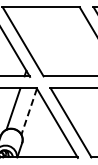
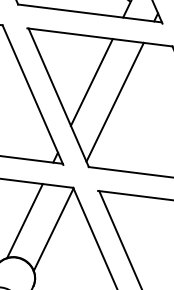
line: (39, 31) -> (91, 82), added
line: (53, 40) -> (115, 102), added
line: (29, 112) -> (54, 231), dashed -> solid

